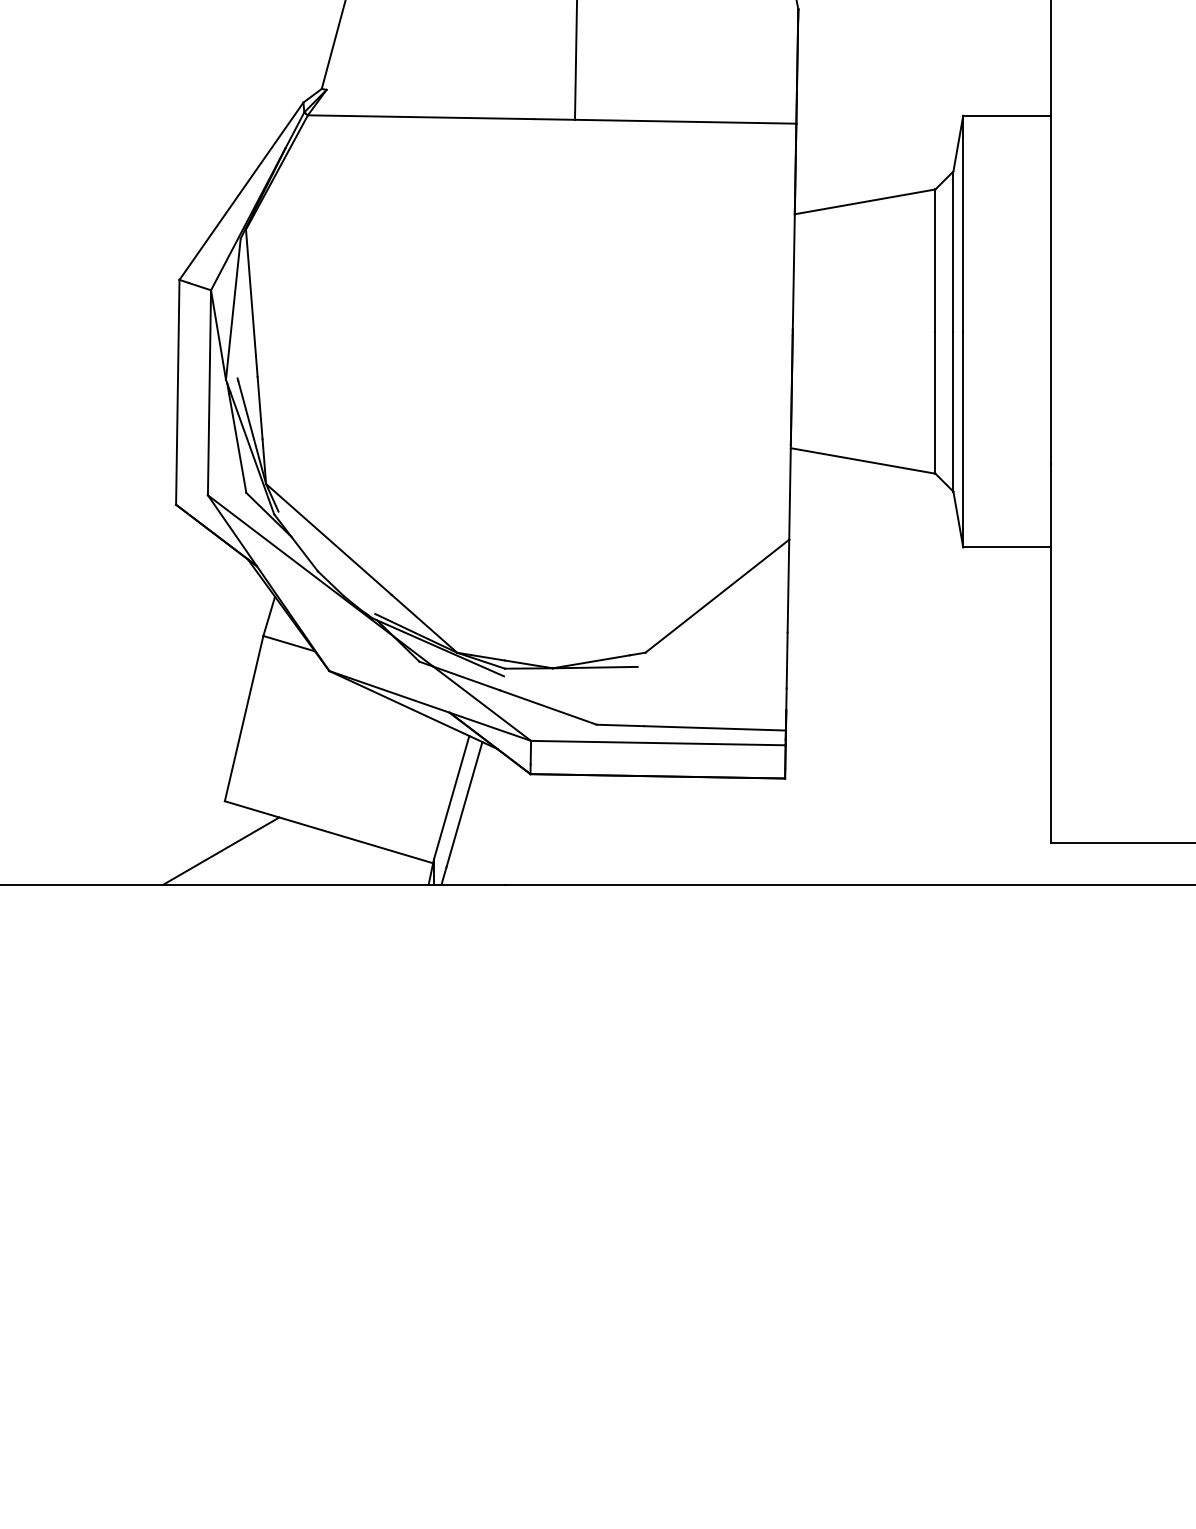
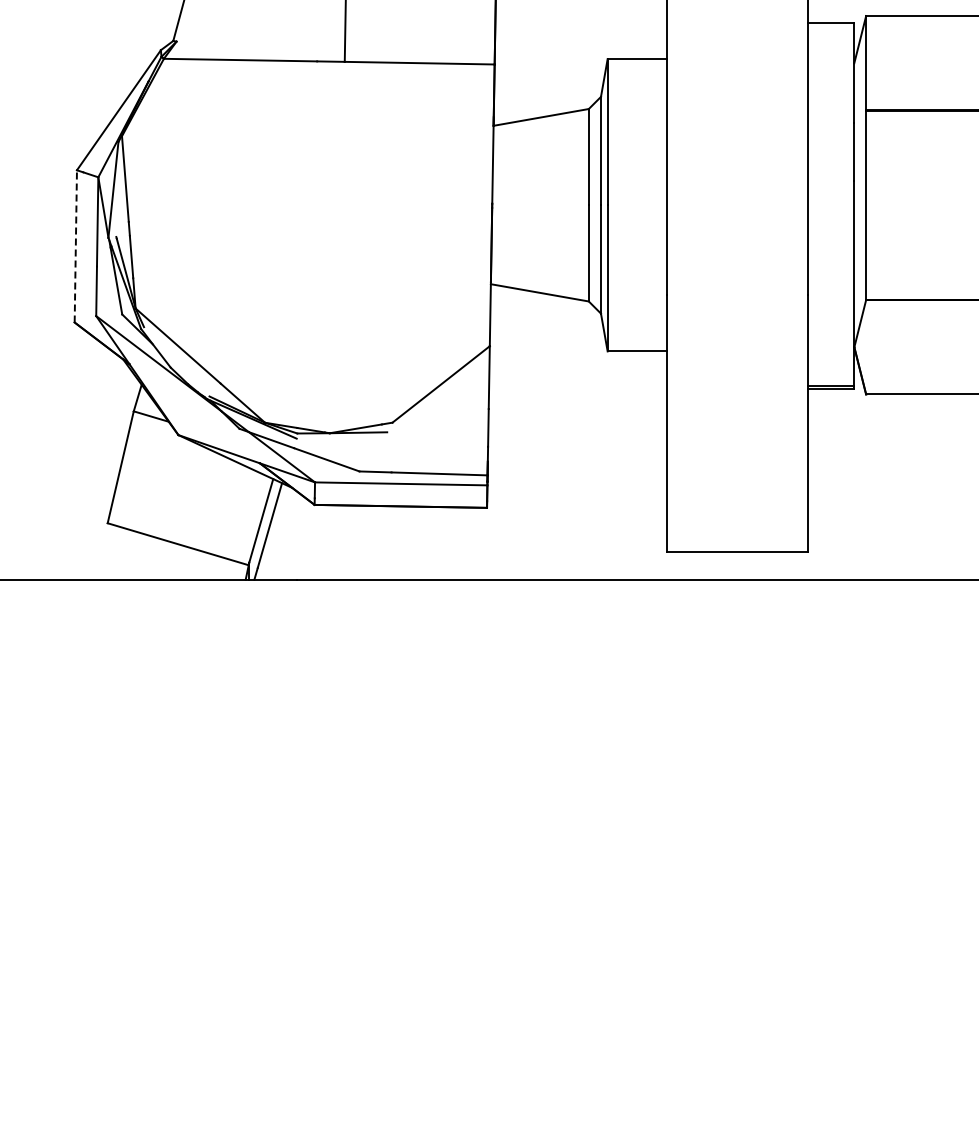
line: (177, 391) -> (75, 245), solid -> dashed
line: (221, 850) -> (105, 556), removed

